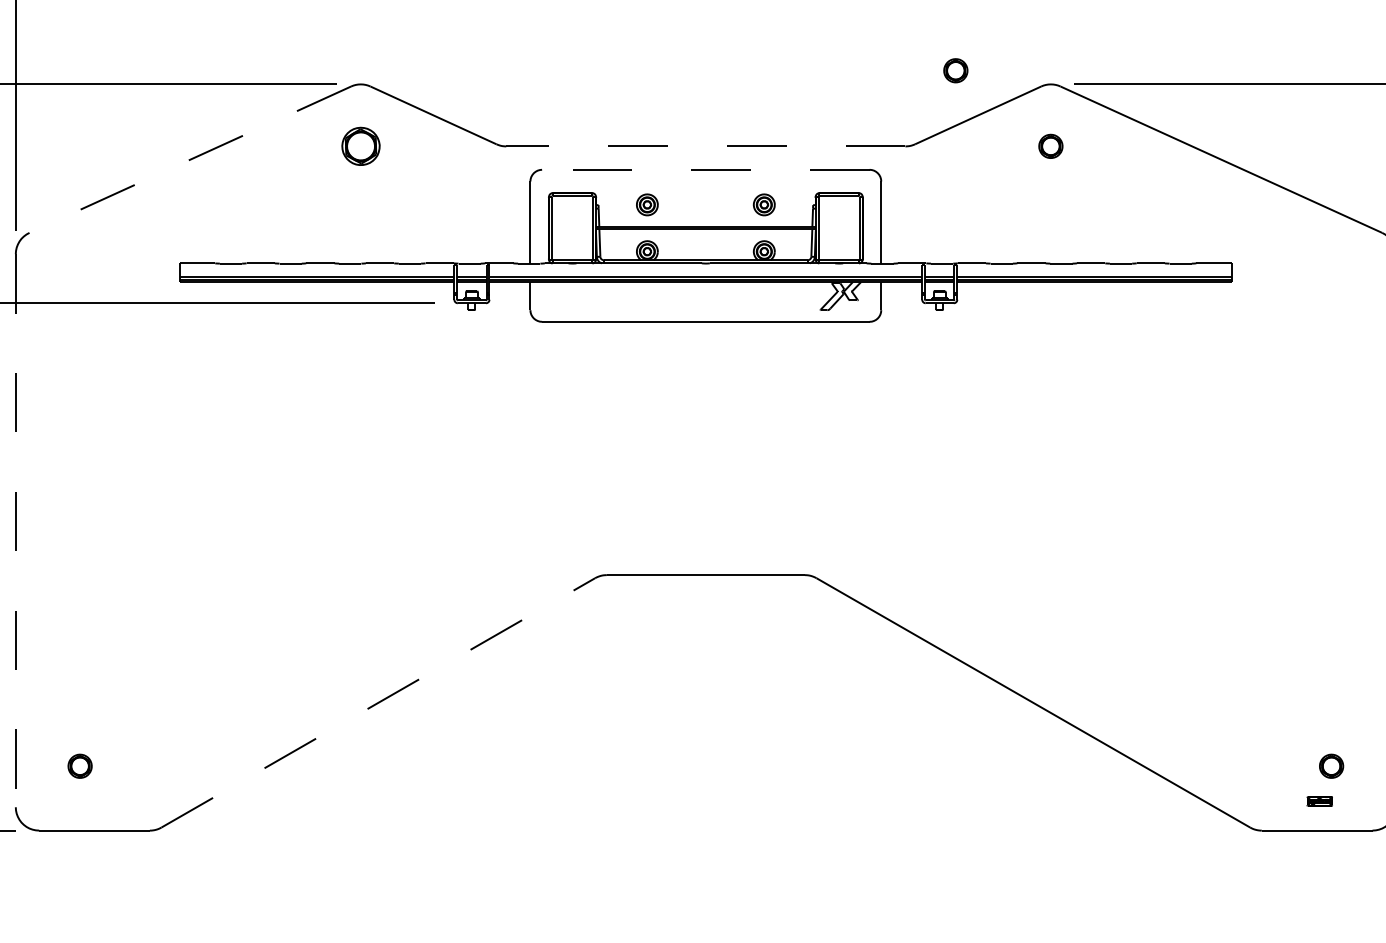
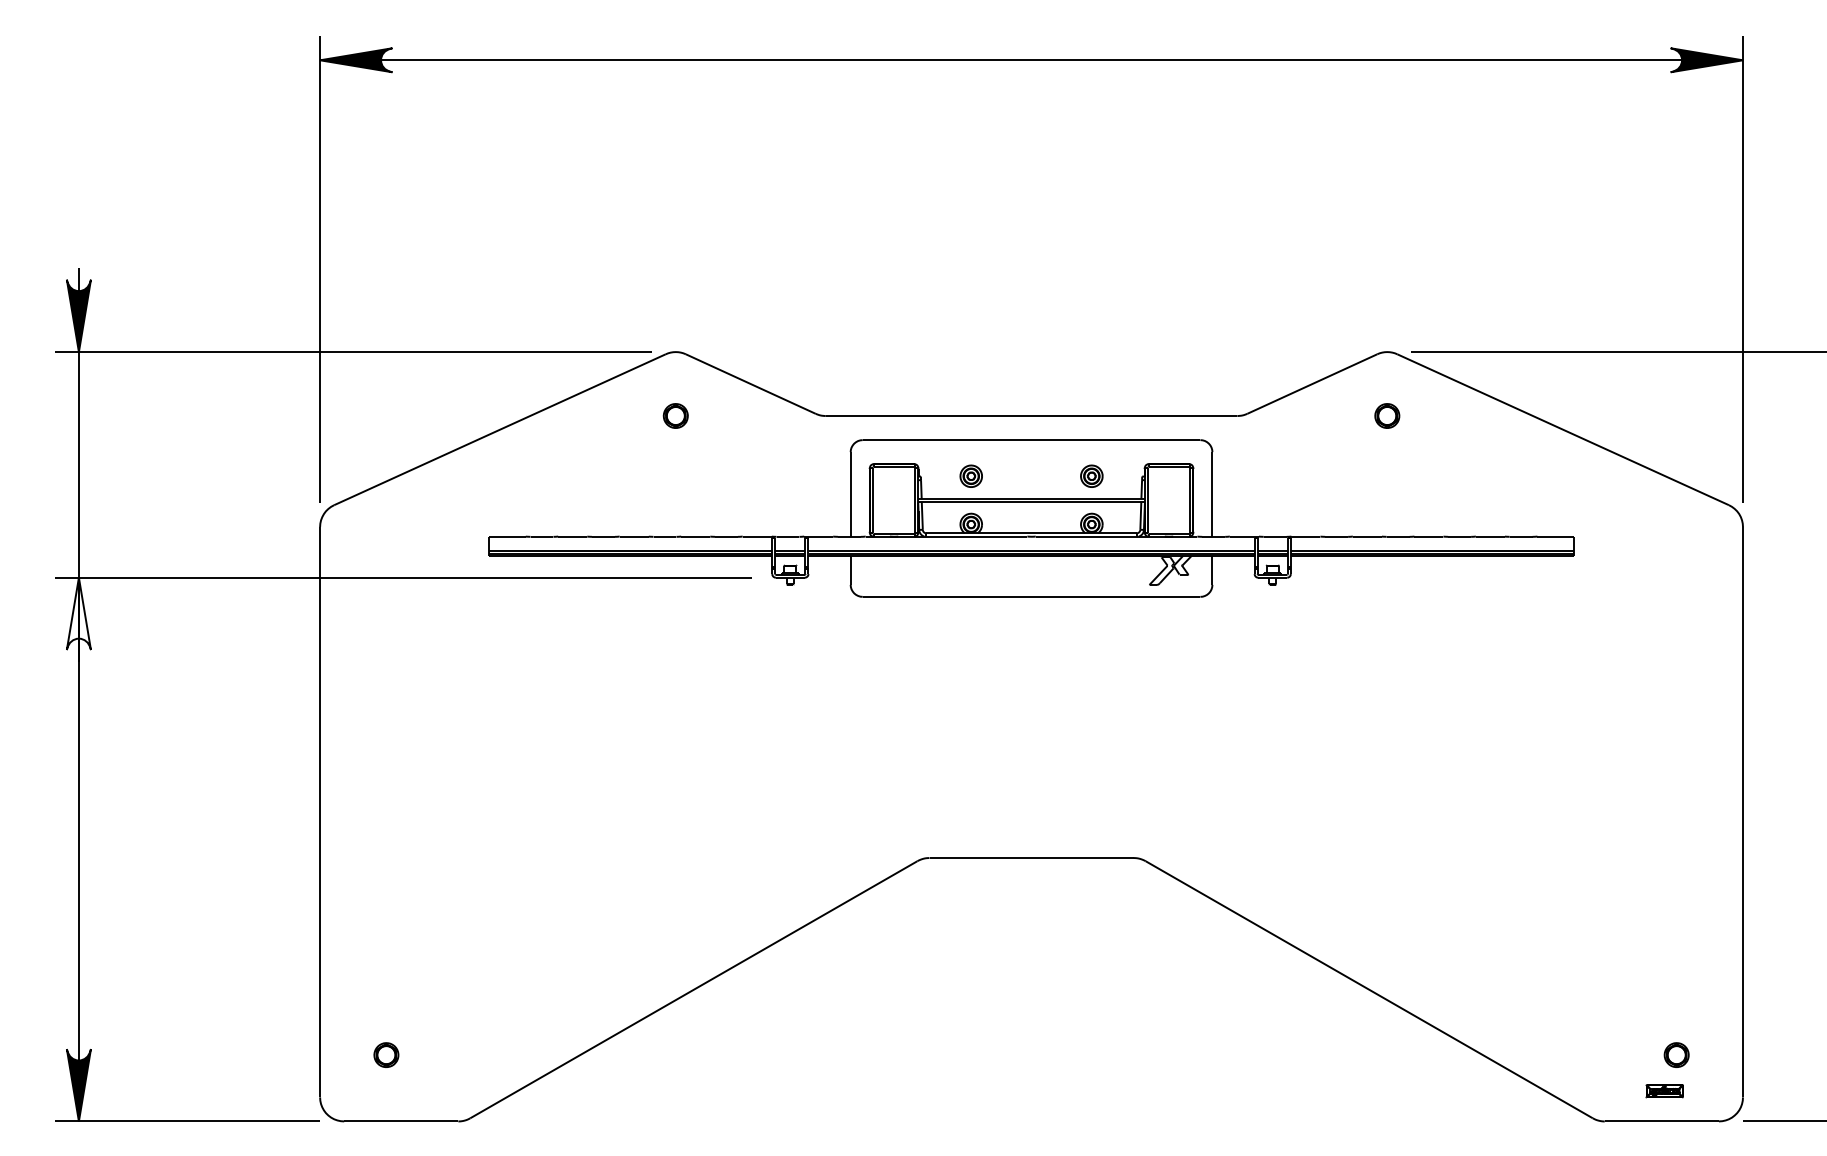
part: (956, 70) -> (1289, 337), removed
part: (360, 145) -> (675, 415), size x0.62
line: (705, 146) -> (1031, 416), dashed -> solid
line: (189, 159) -> (499, 429), dashed -> solid
line: (705, 170) -> (1031, 440), dashed -> solid
line: (16, 530) -> (320, 812), dashed -> solid
line: (377, 702) -> (693, 989), dashed -> solid
part: (1319, 801) -> (1664, 1091), size x1.43

